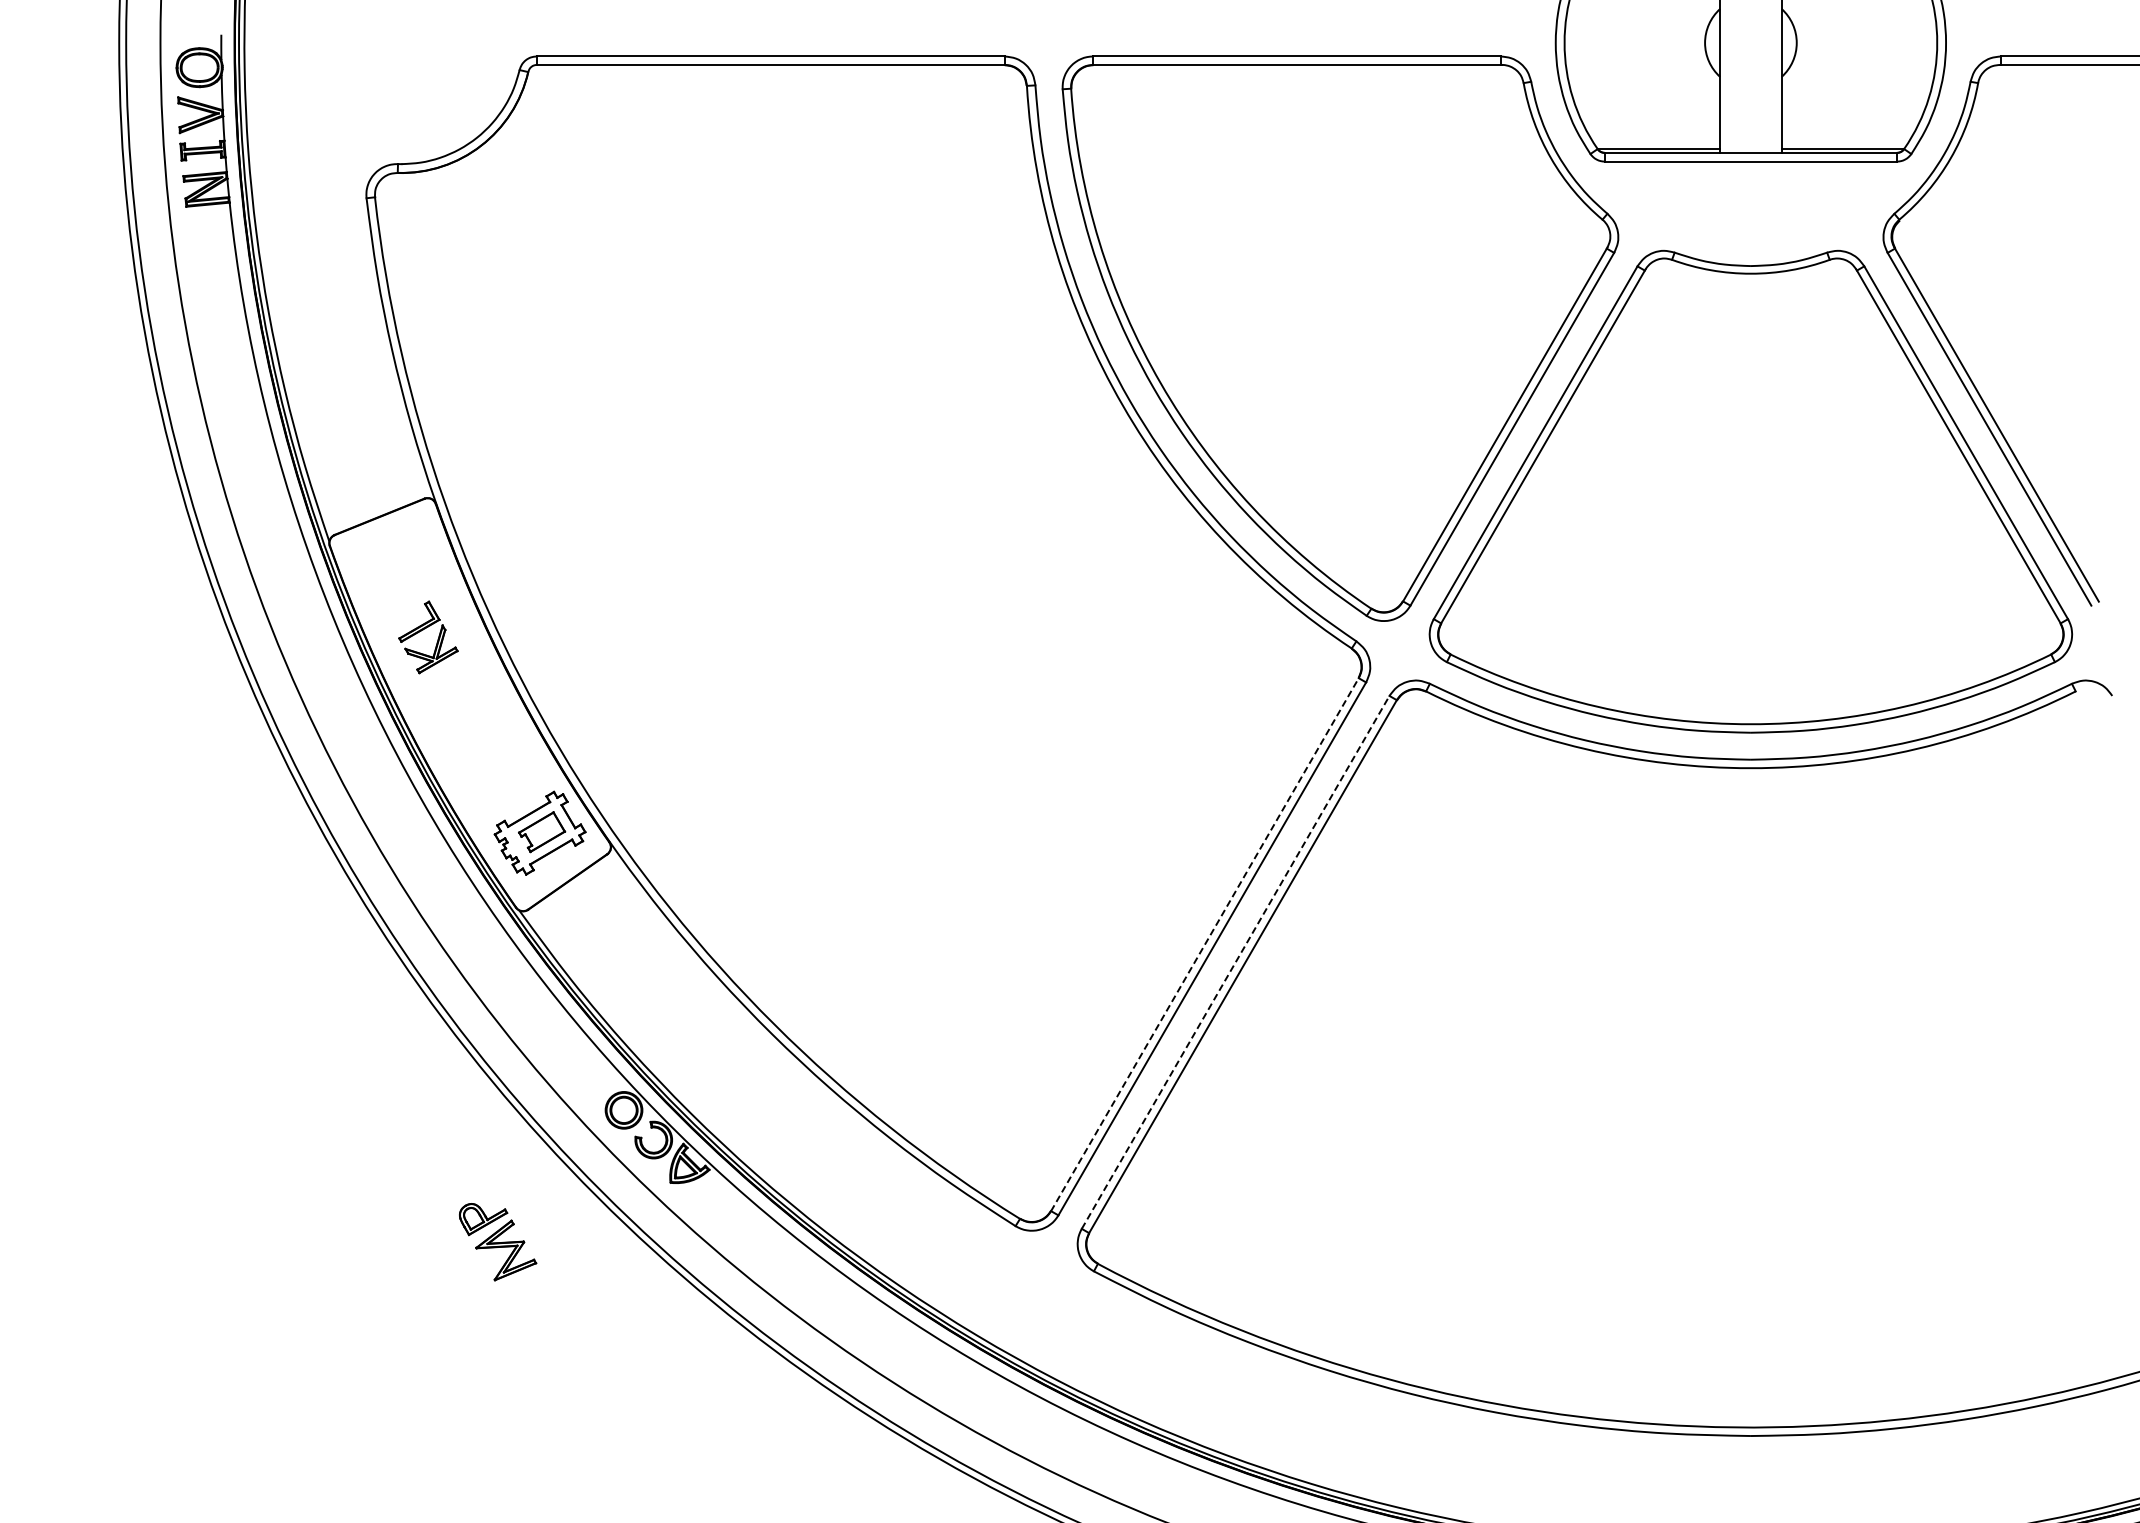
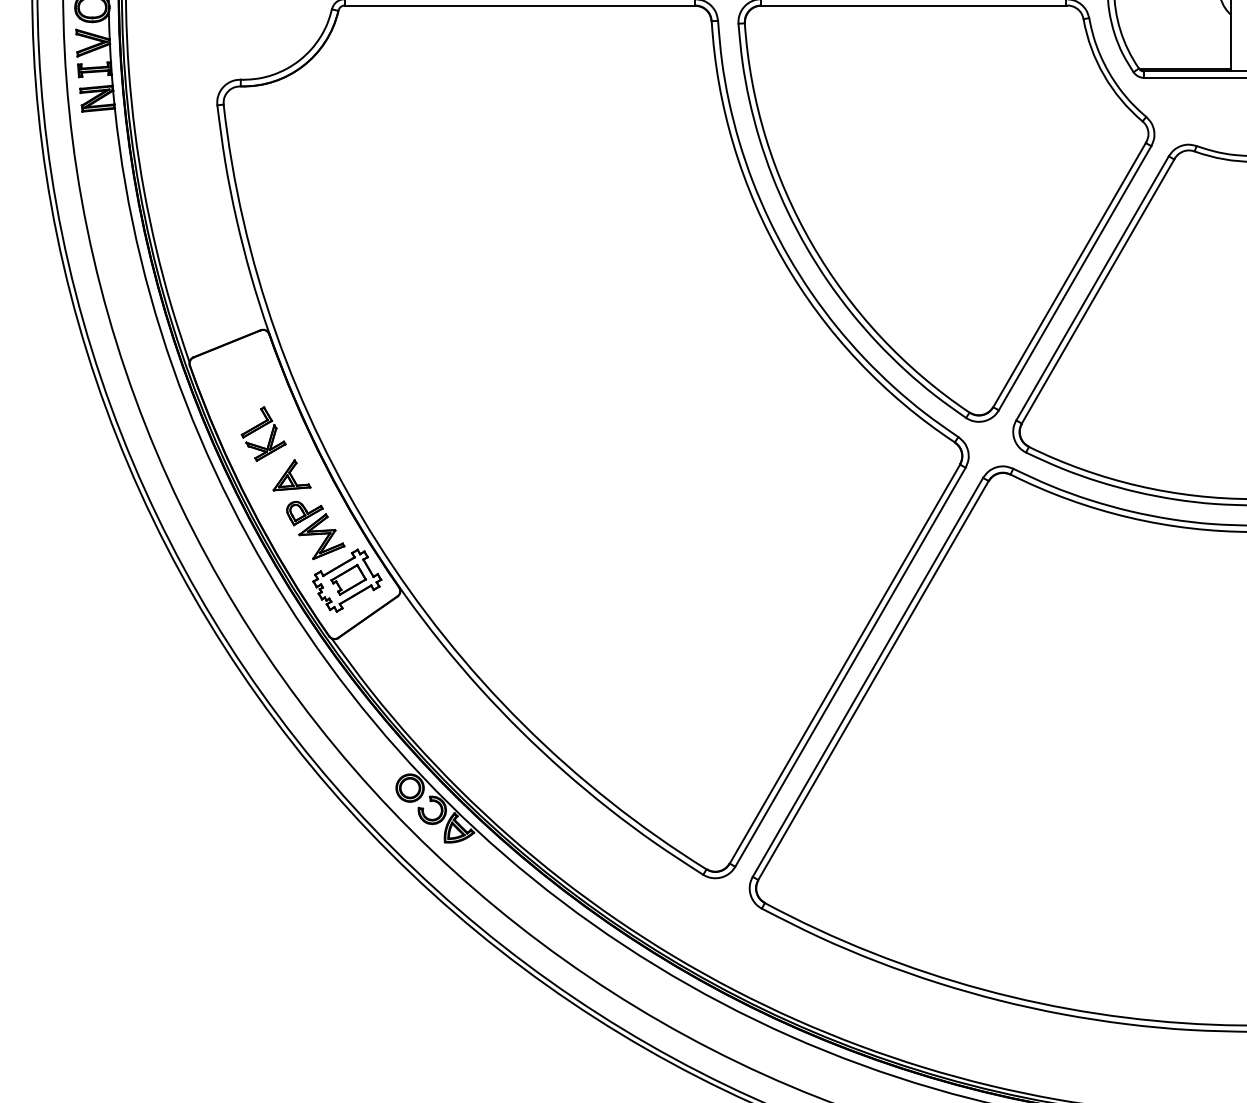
part: (465, 692) -> (291, 475), added
line: (1204, 944) -> (844, 663), dashed -> solid
line: (1235, 962) -> (867, 677), dashed -> solid
part: (498, 1242) -> (316, 530), moved

